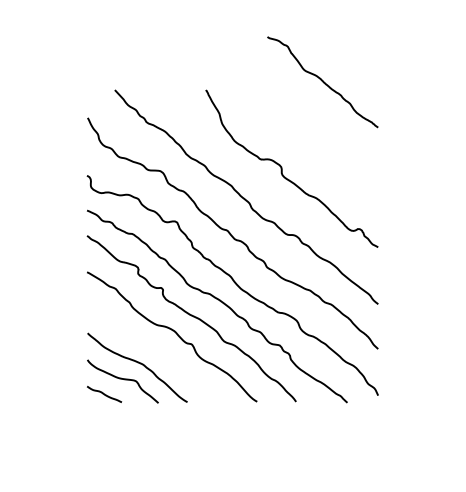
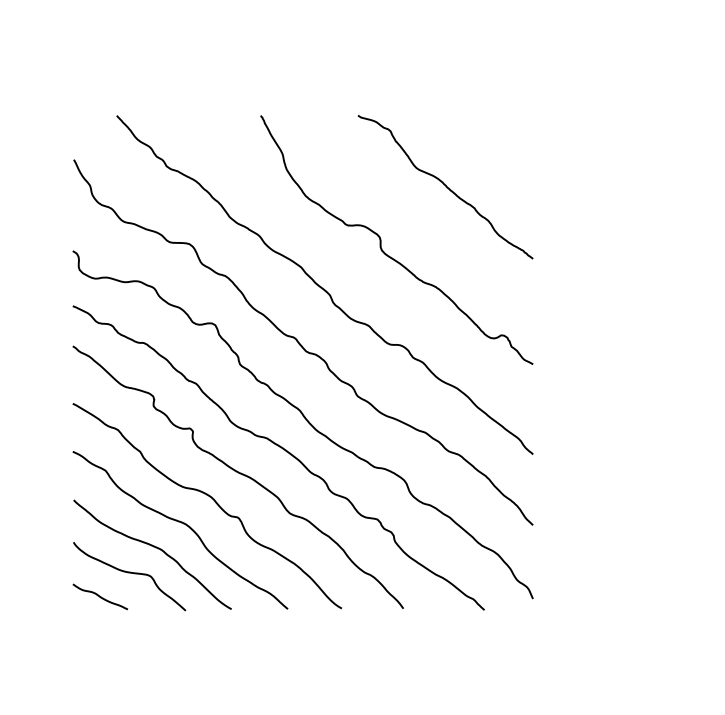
curve: (322, 82) -> (445, 187), moved
curve: (155, 348) -> (181, 524), added

